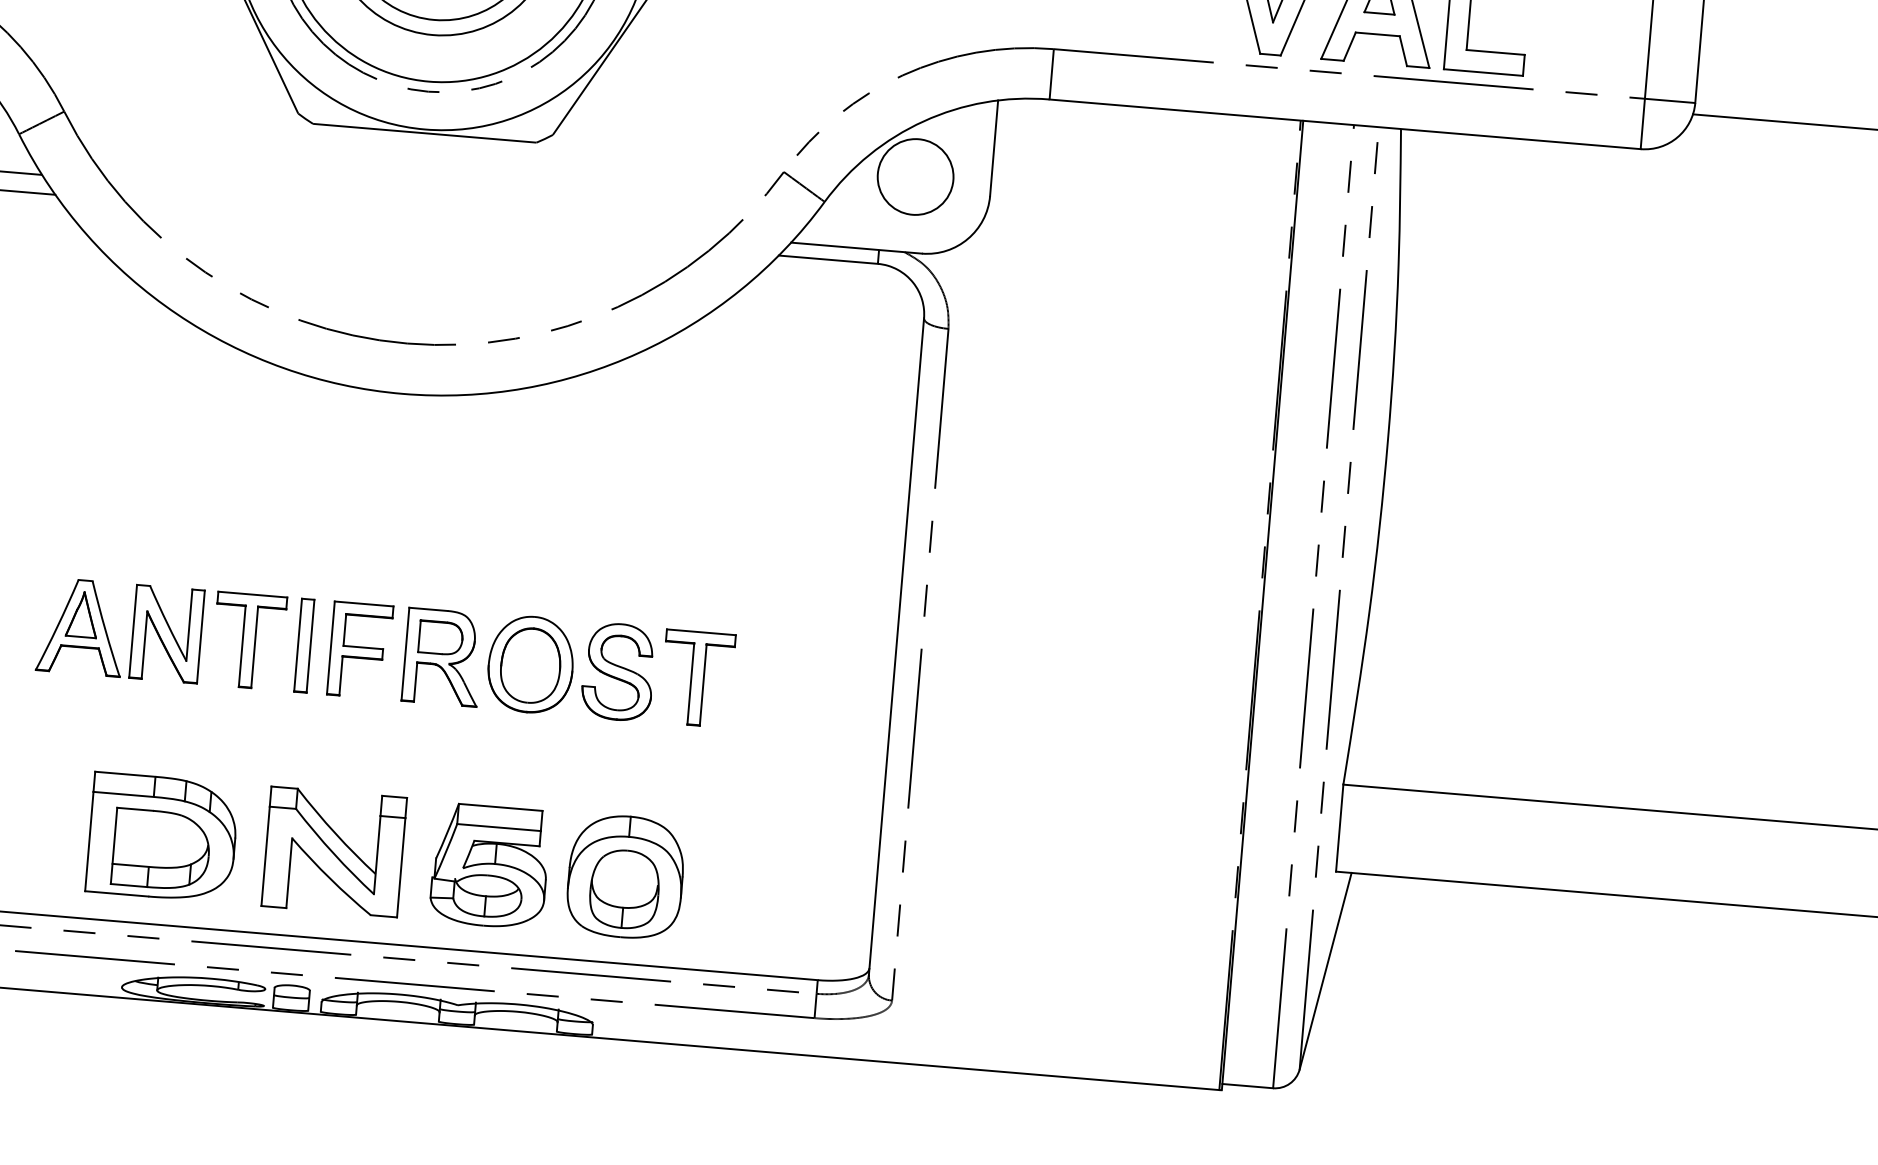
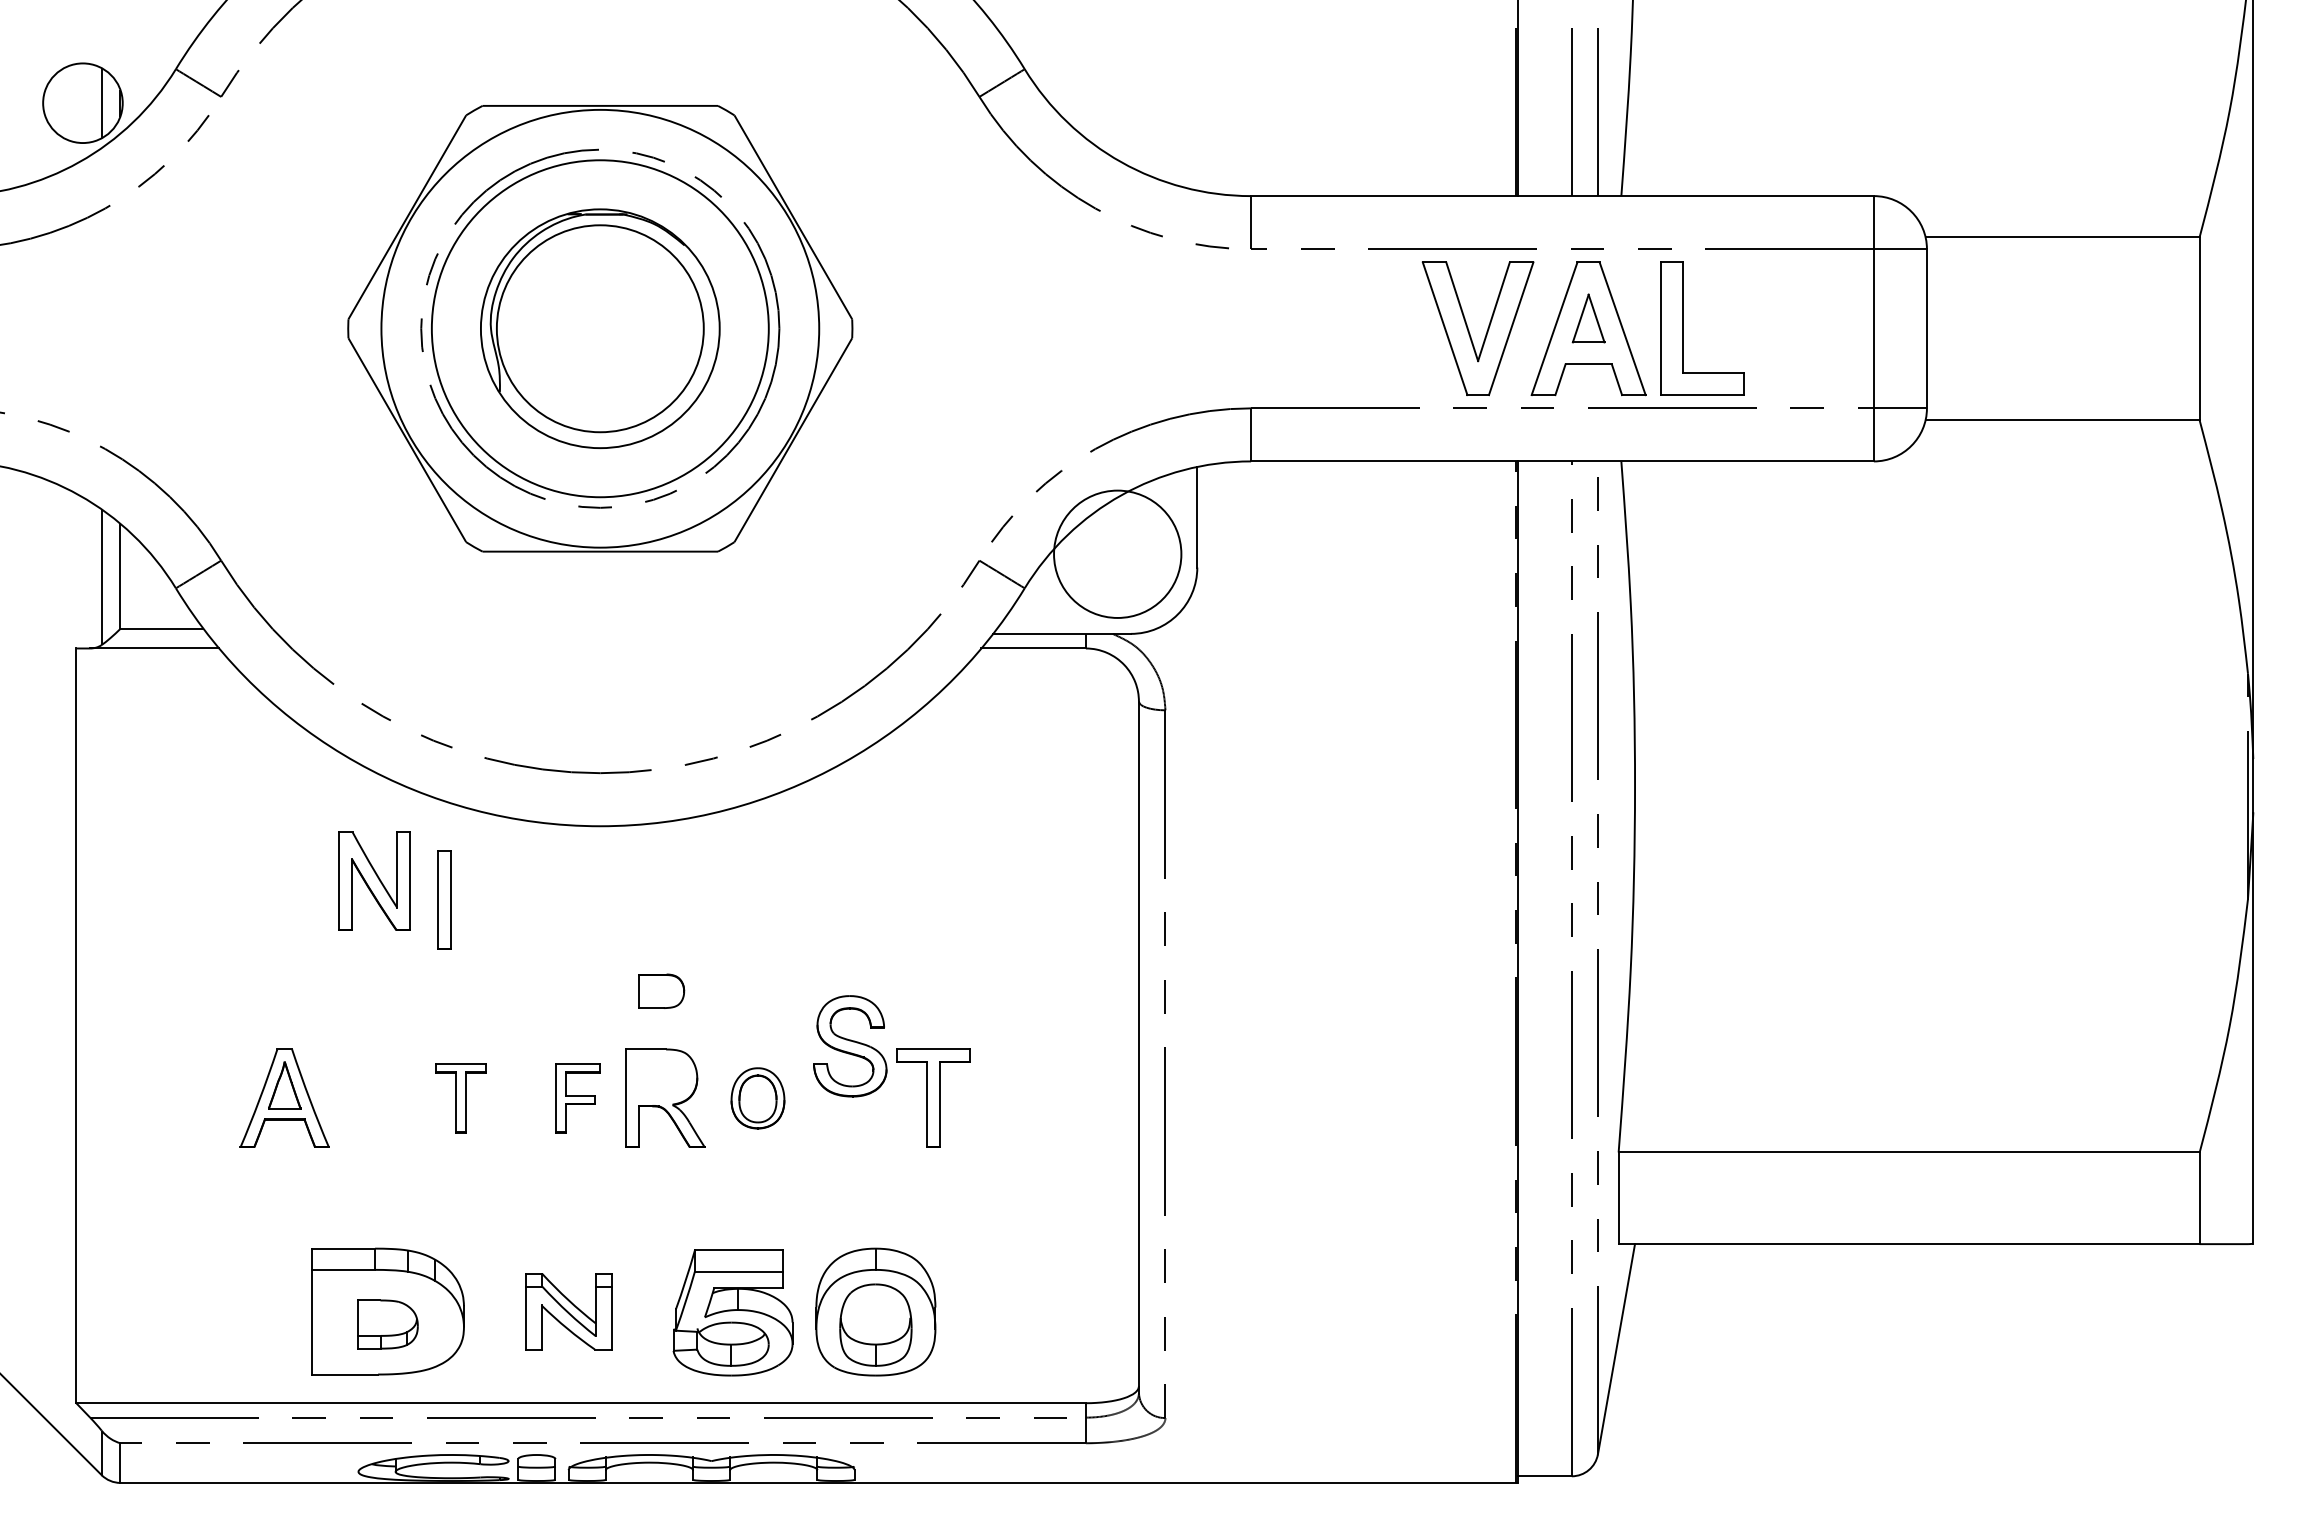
circle: (915, 177) -> (1117, 554), size x1.6
part: (166, 633) -> (374, 880), moved
part: (440, 637) -> (661, 990), moved
part: (248, 640) -> (460, 1097), size x0.7
part: (304, 644) -> (444, 899), moved
part: (359, 649) -> (577, 1097), size x0.7
part: (530, 664) -> (757, 1098), size x0.6
part: (618, 672) -> (850, 1046), moved
part: (161, 849) -> (387, 1324), size x0.6
part: (334, 851) -> (568, 1311), size x0.6

